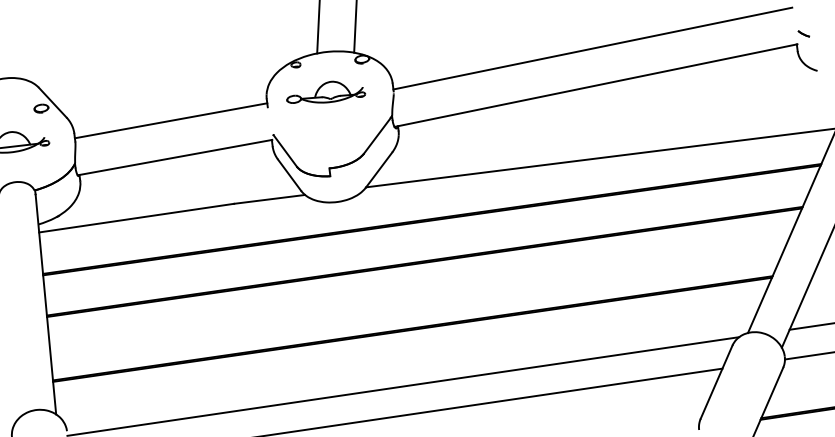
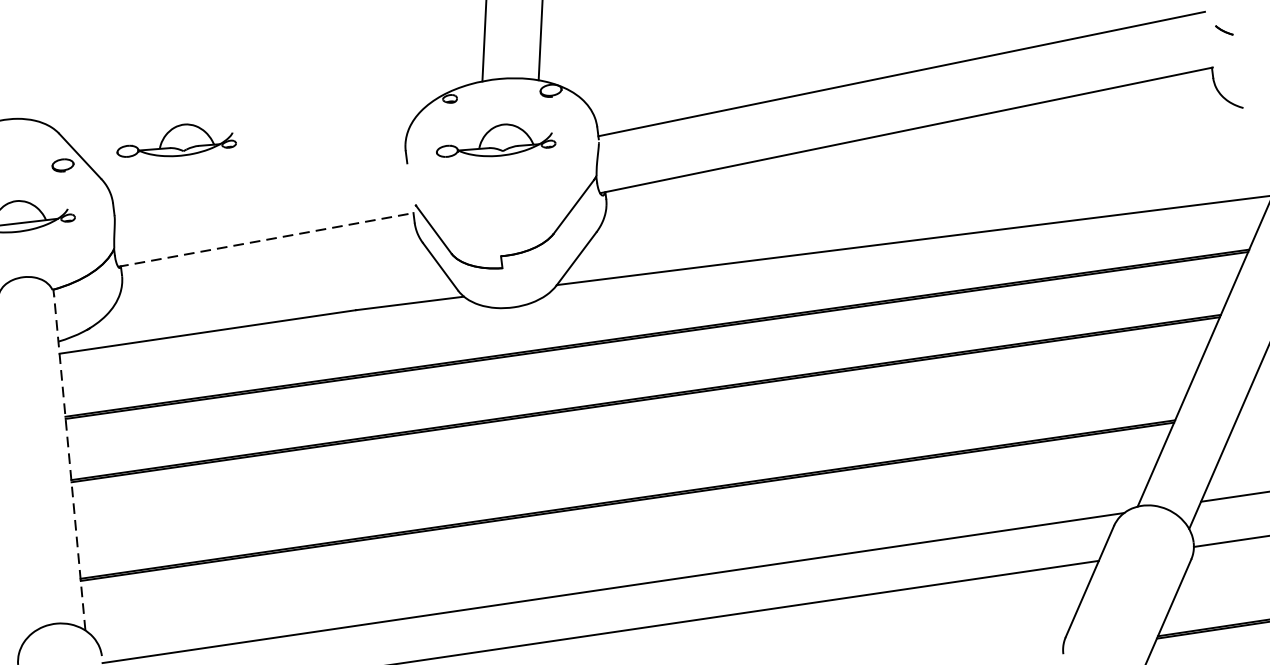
line: (803, 33) -> (1223, 29), moved
part: (116, 91) -> (177, 139), added
line: (170, 120) -> (259, 183), removed
line: (175, 157) -> (266, 239), solid -> dashed
line: (45, 304) -> (69, 463), solid -> dashed

